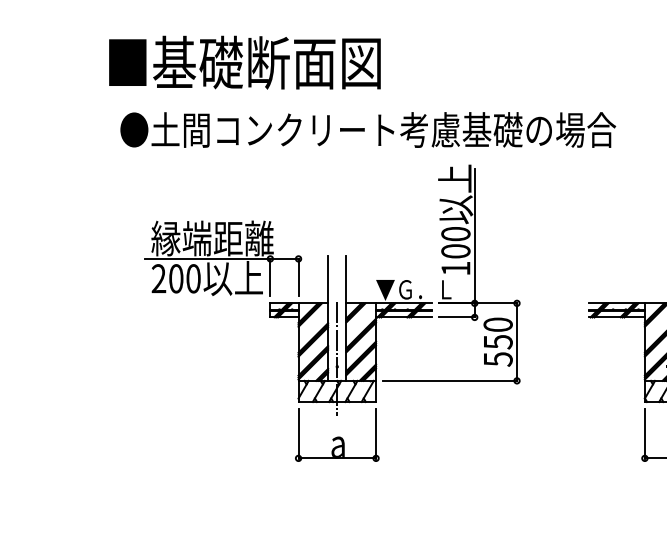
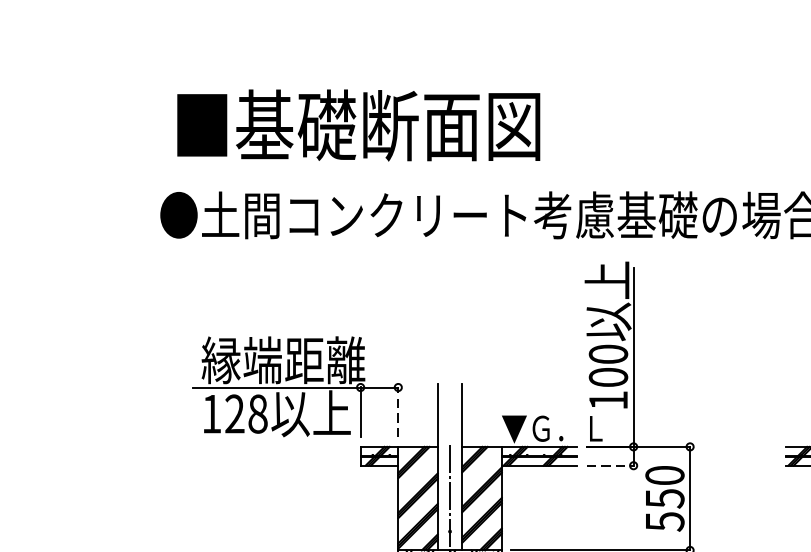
text: (244, 62) -> (358, 125), moved
line: (298, 277) -> (398, 412), solid -> dashed
text: (175, 278) -> (233, 413), 200 -> 128
line: (457, 317) -> (610, 465), solid -> dashed

